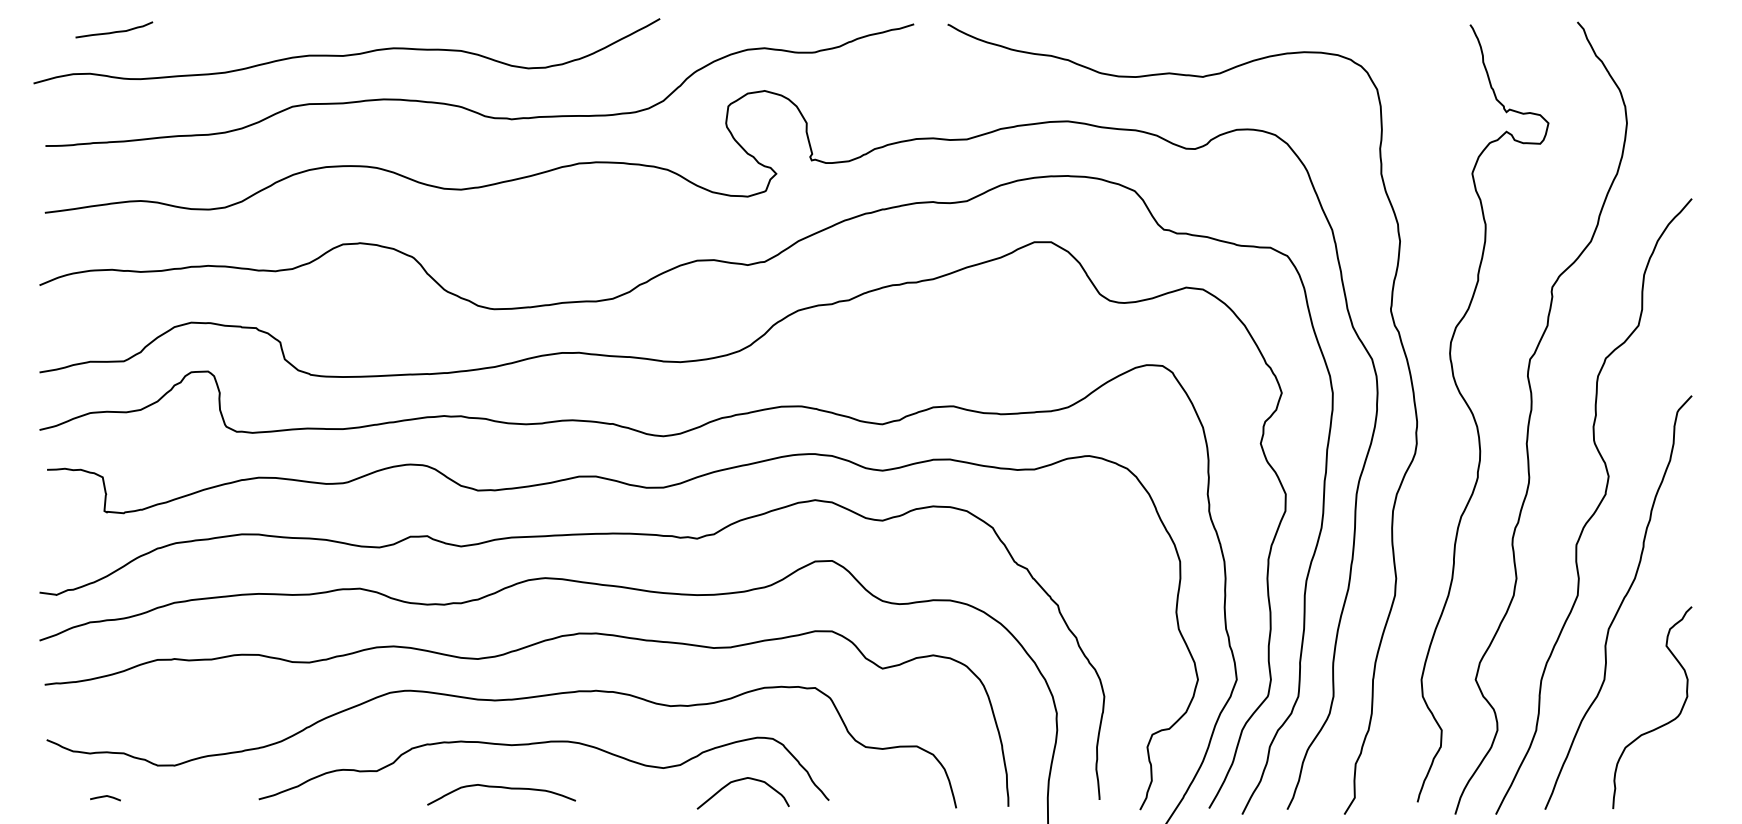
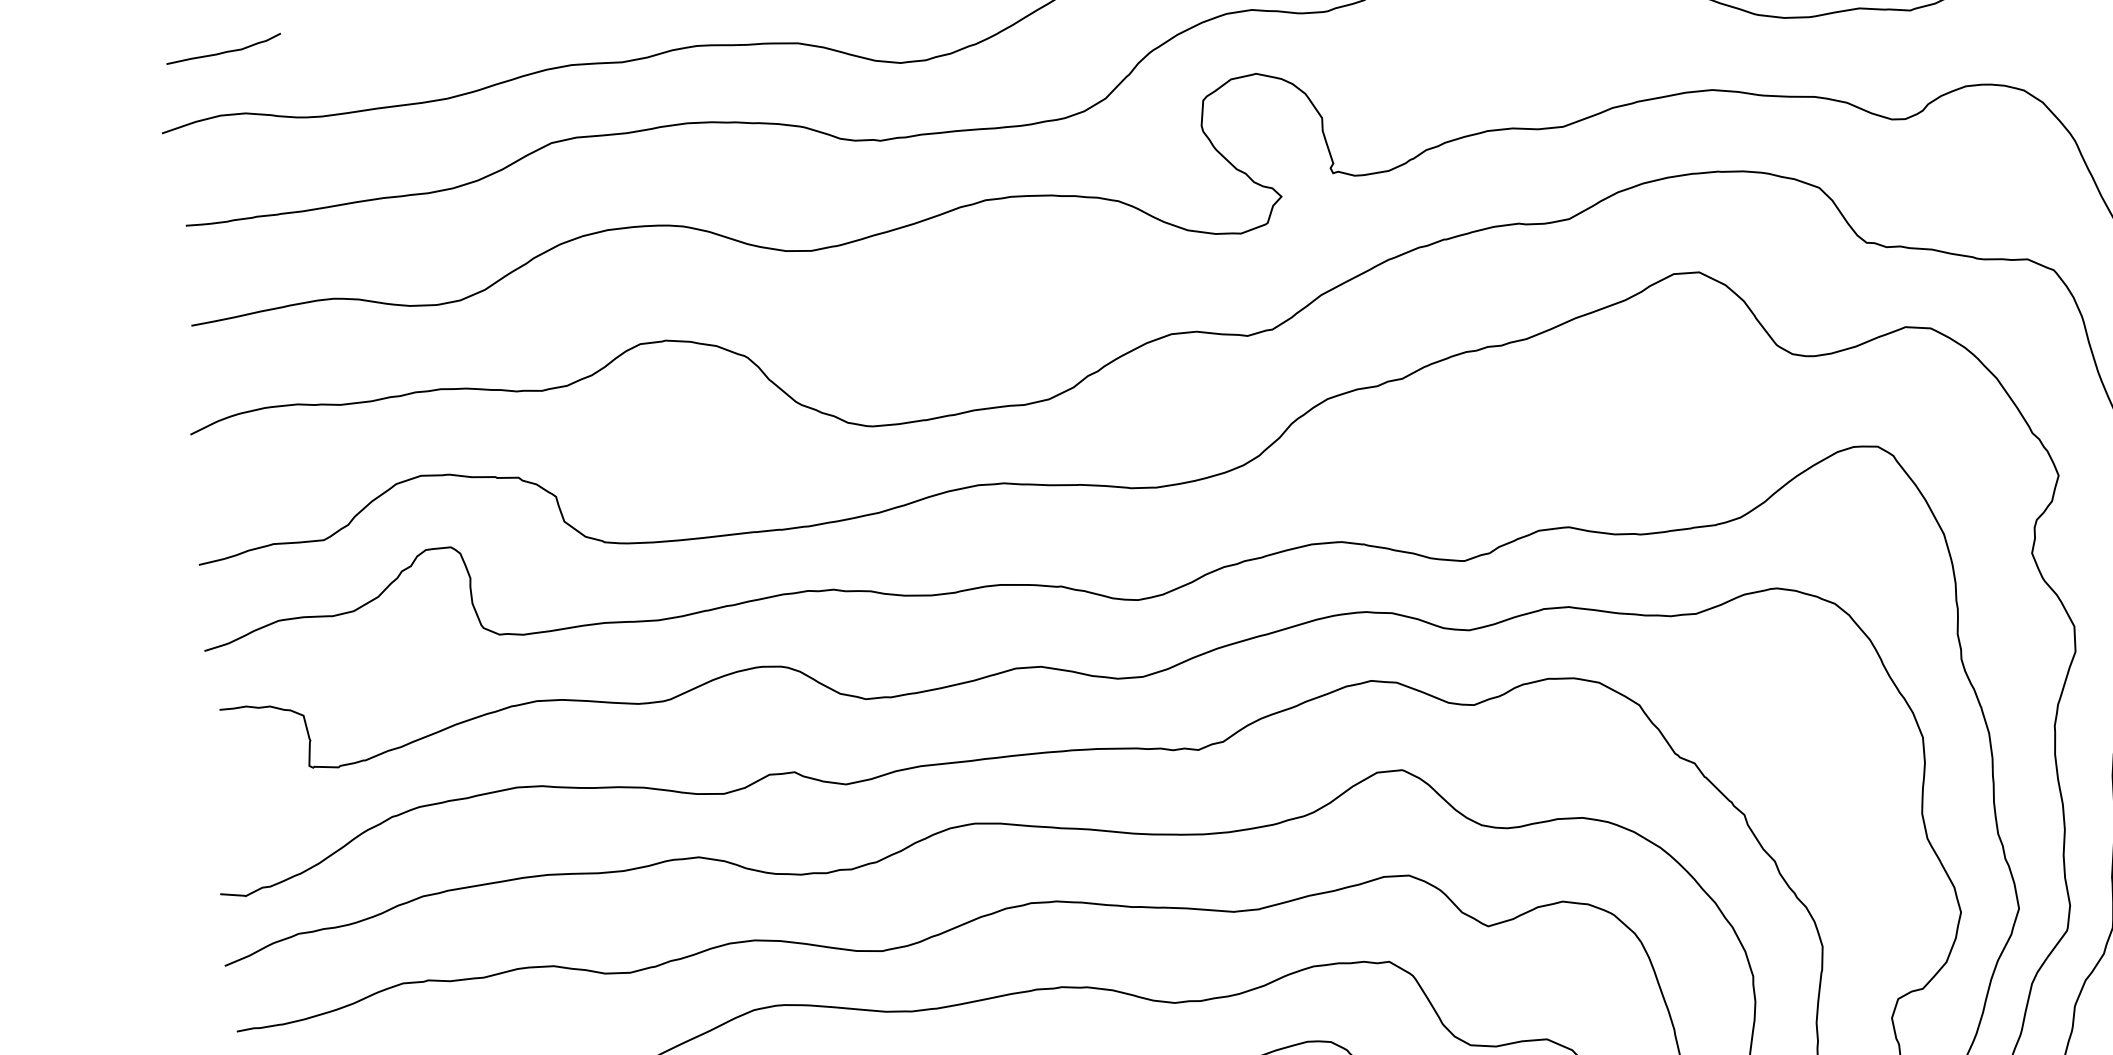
curve: (114, 31) -> (224, 51), moved

